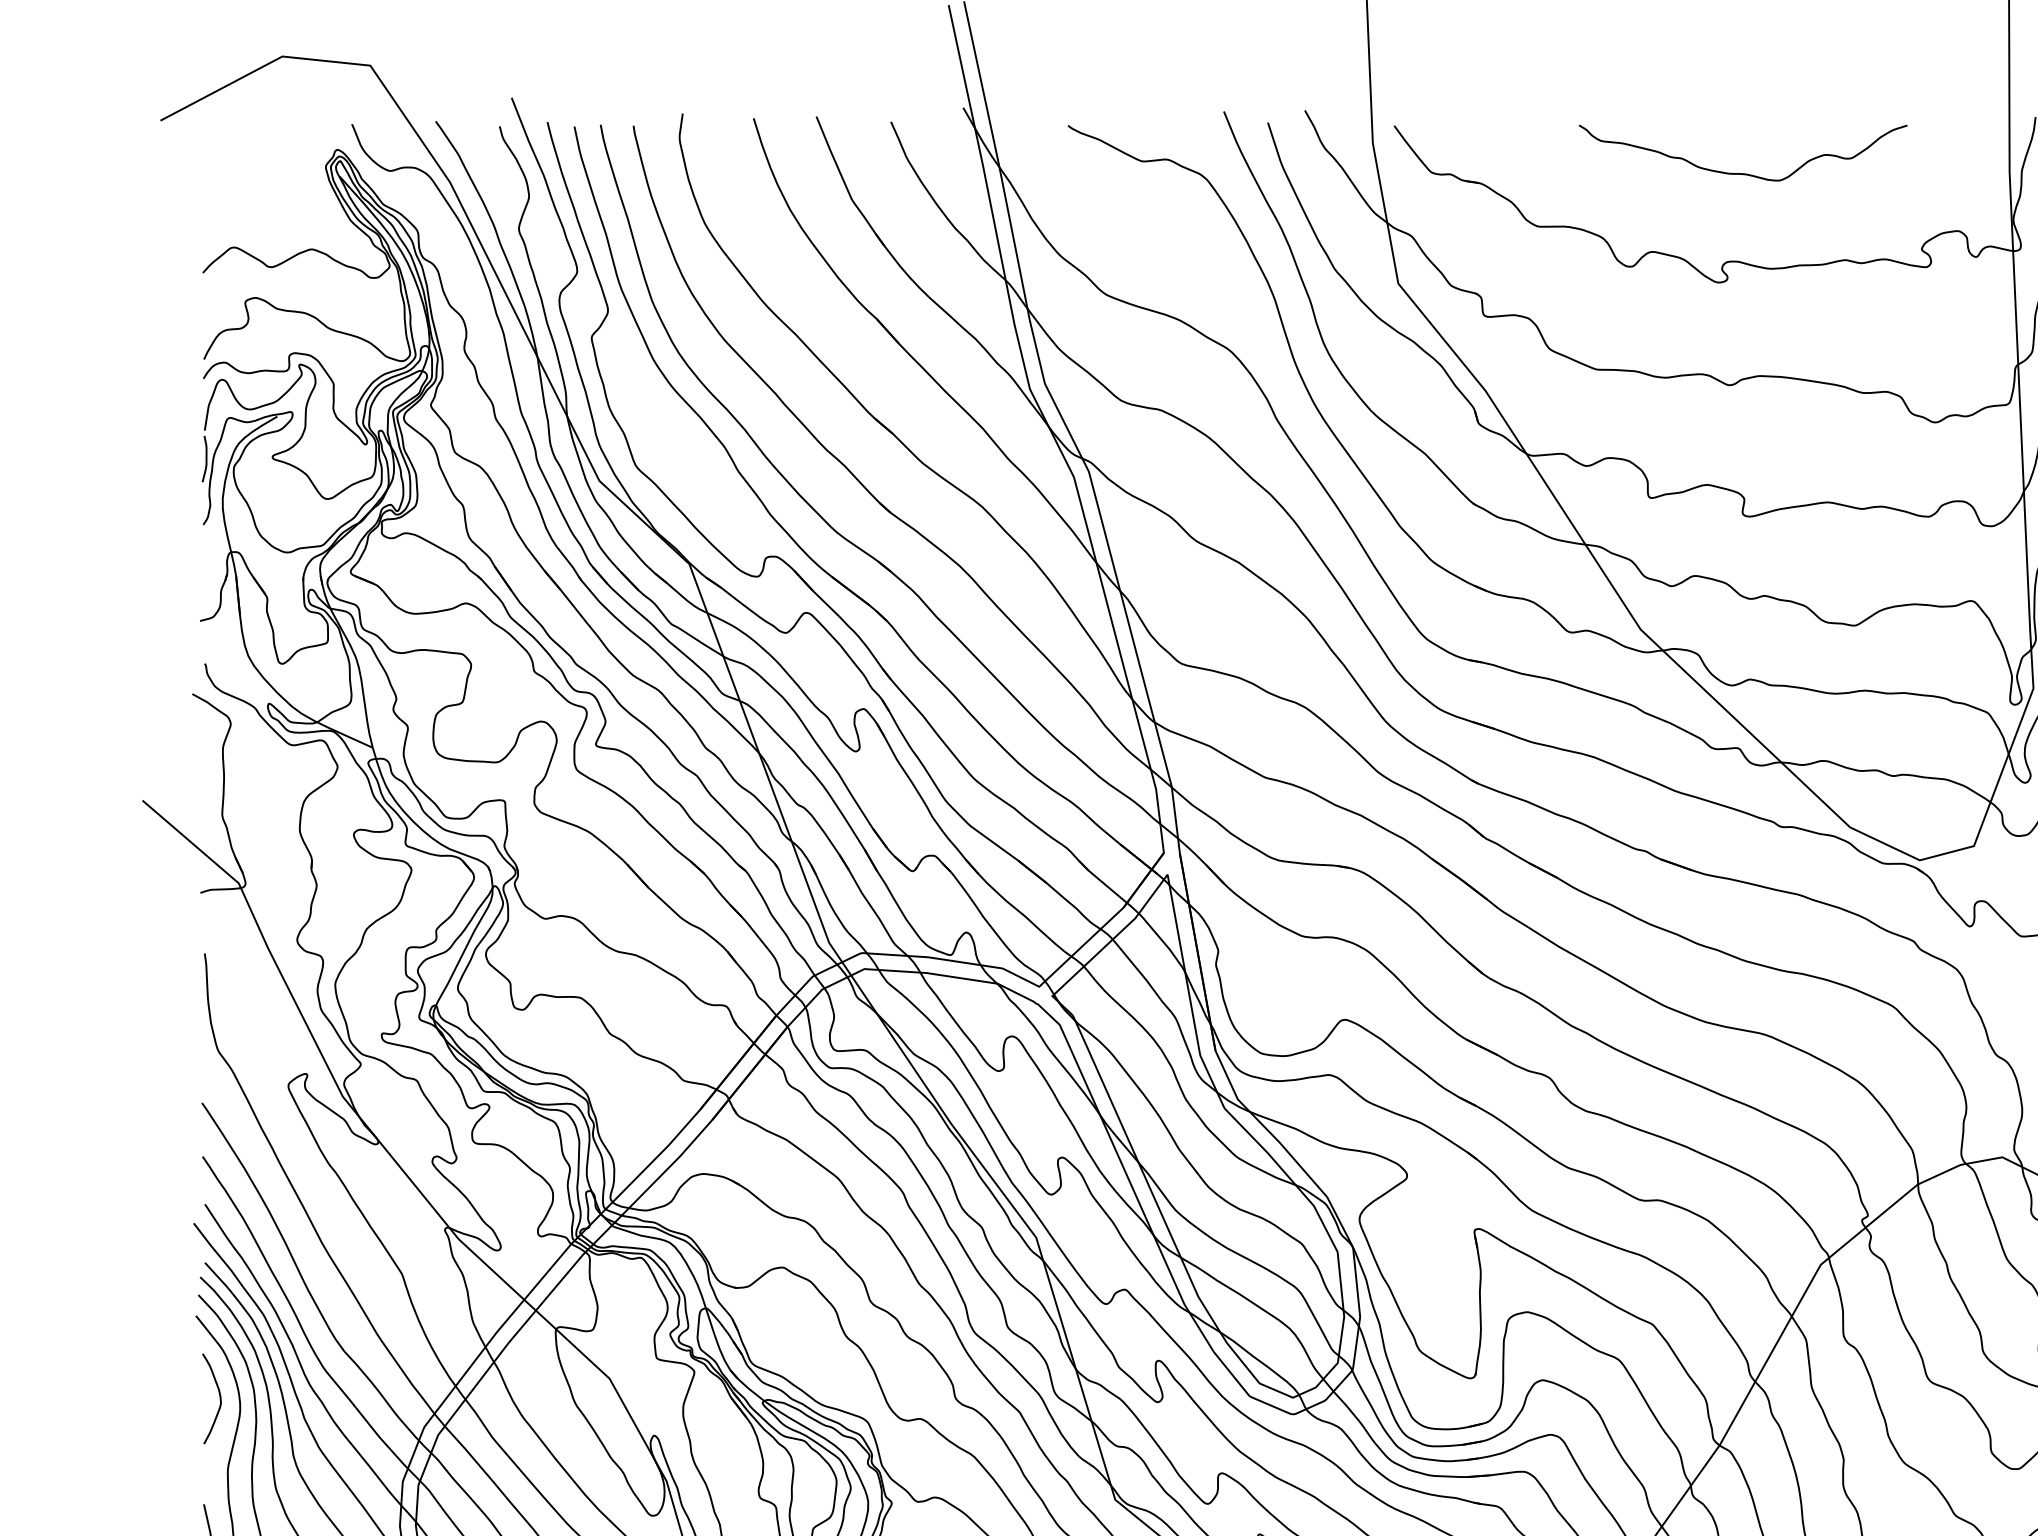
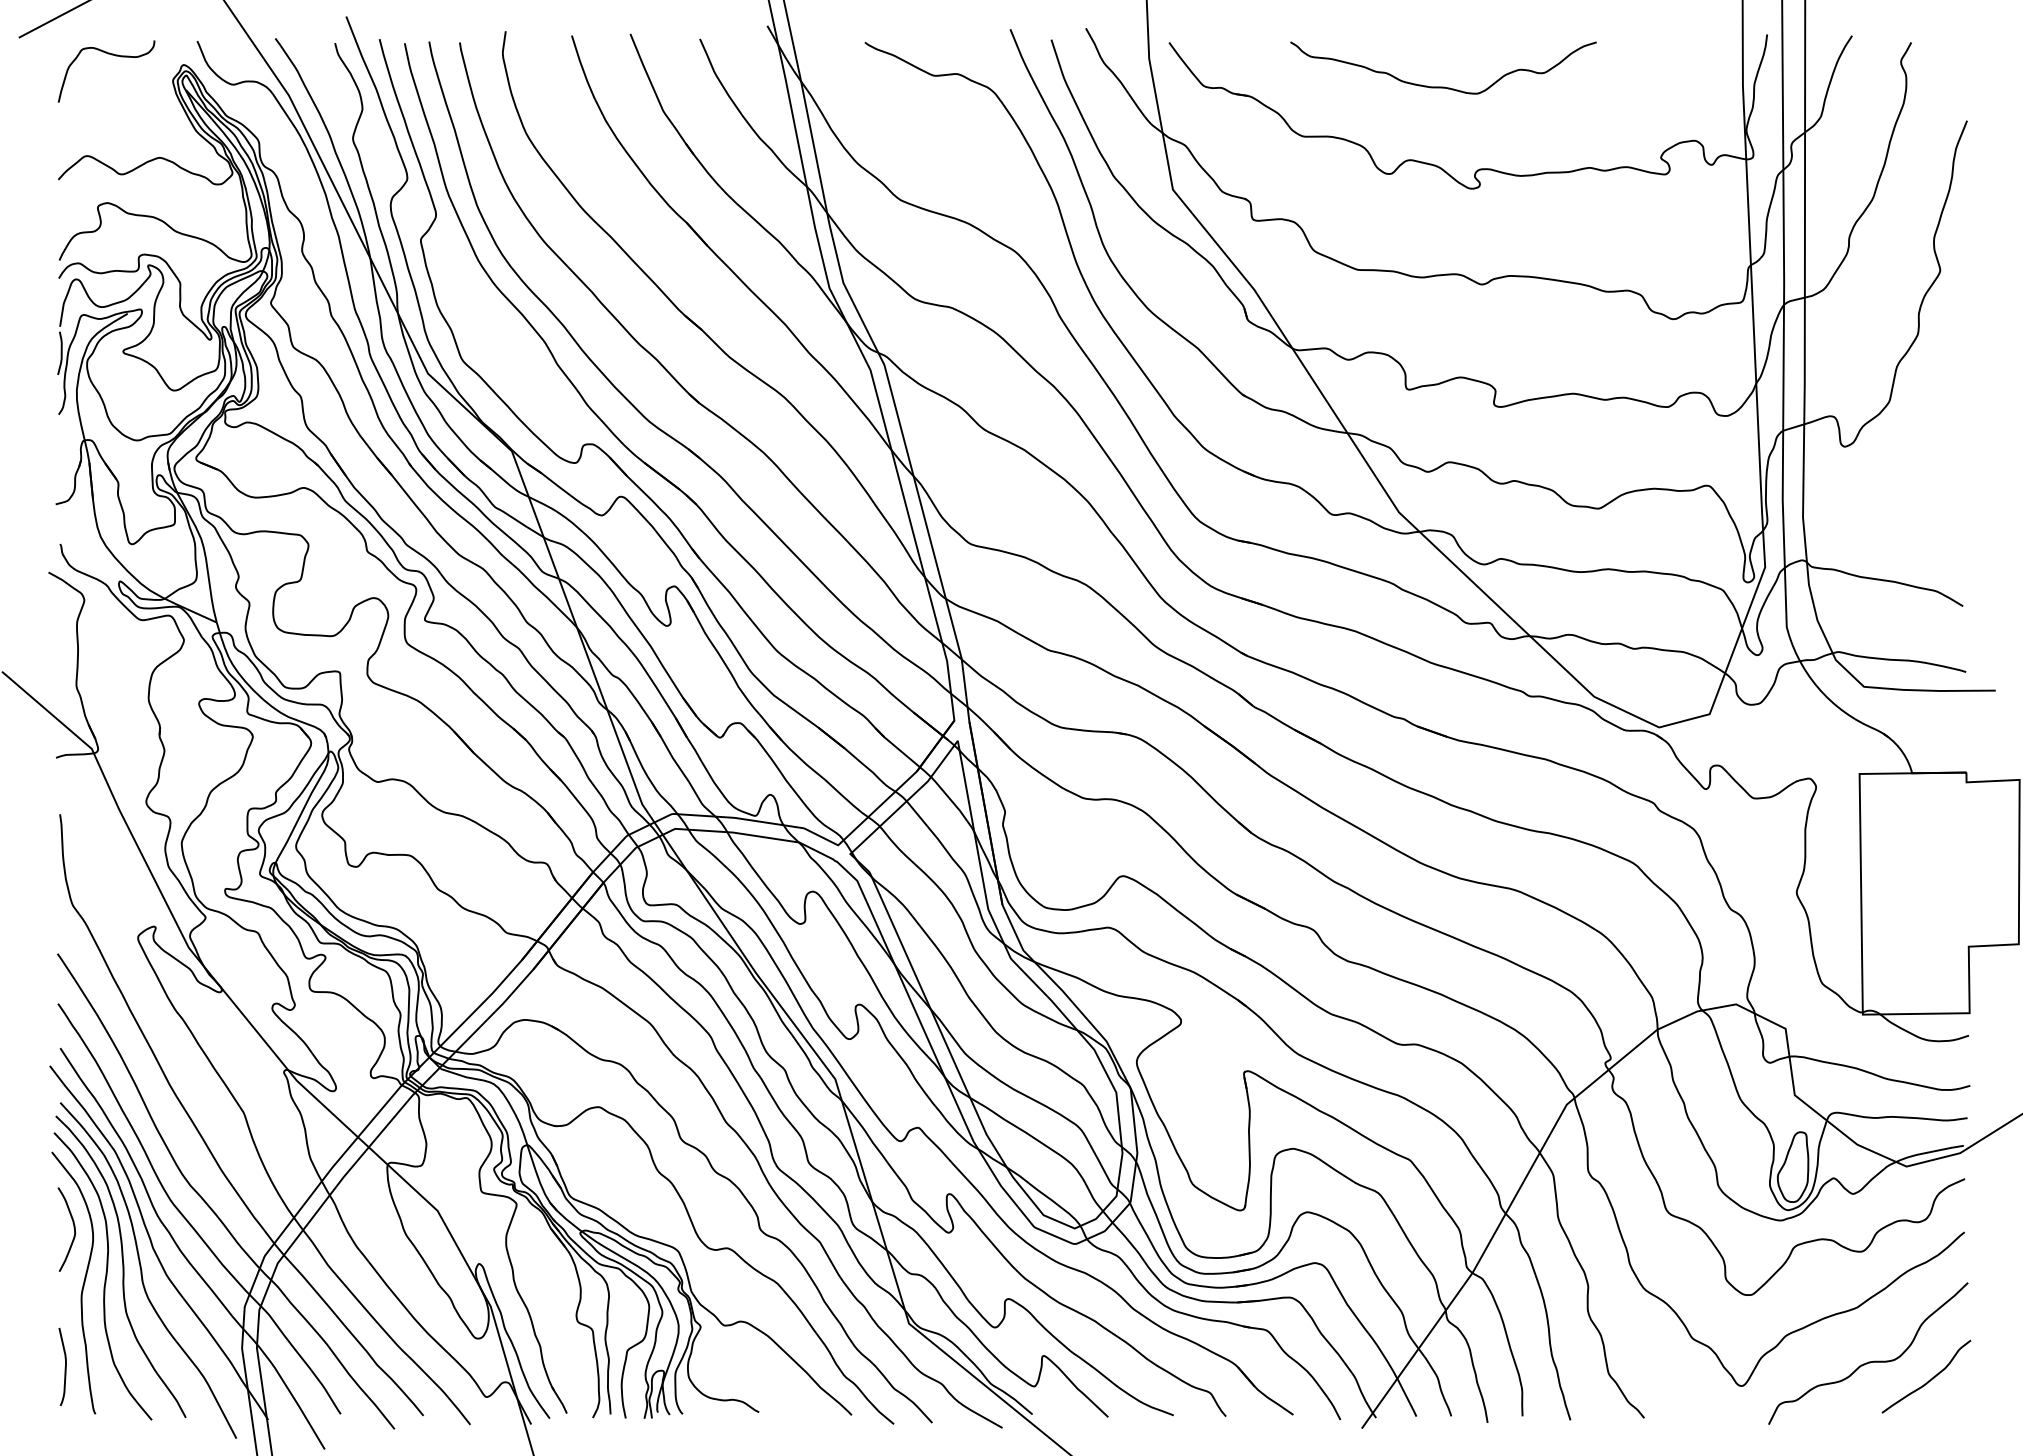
curve: (259, 139) -> (111, 55), added
curve: (1743, 172) -> (1443, 86), moved

